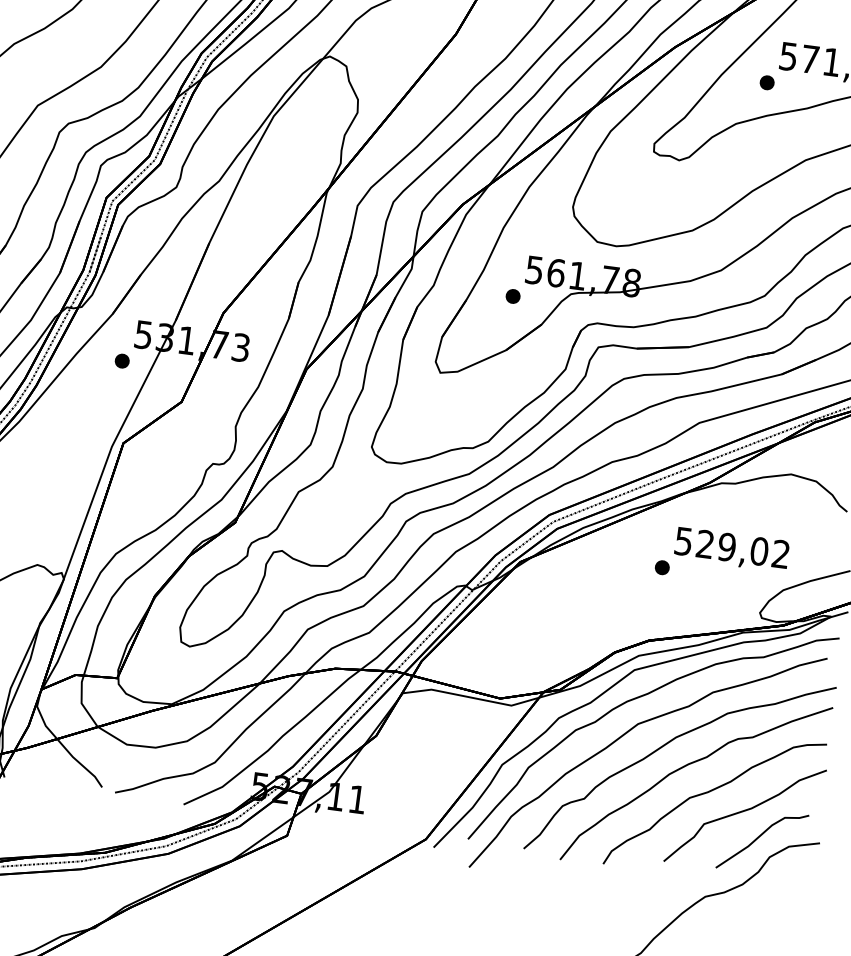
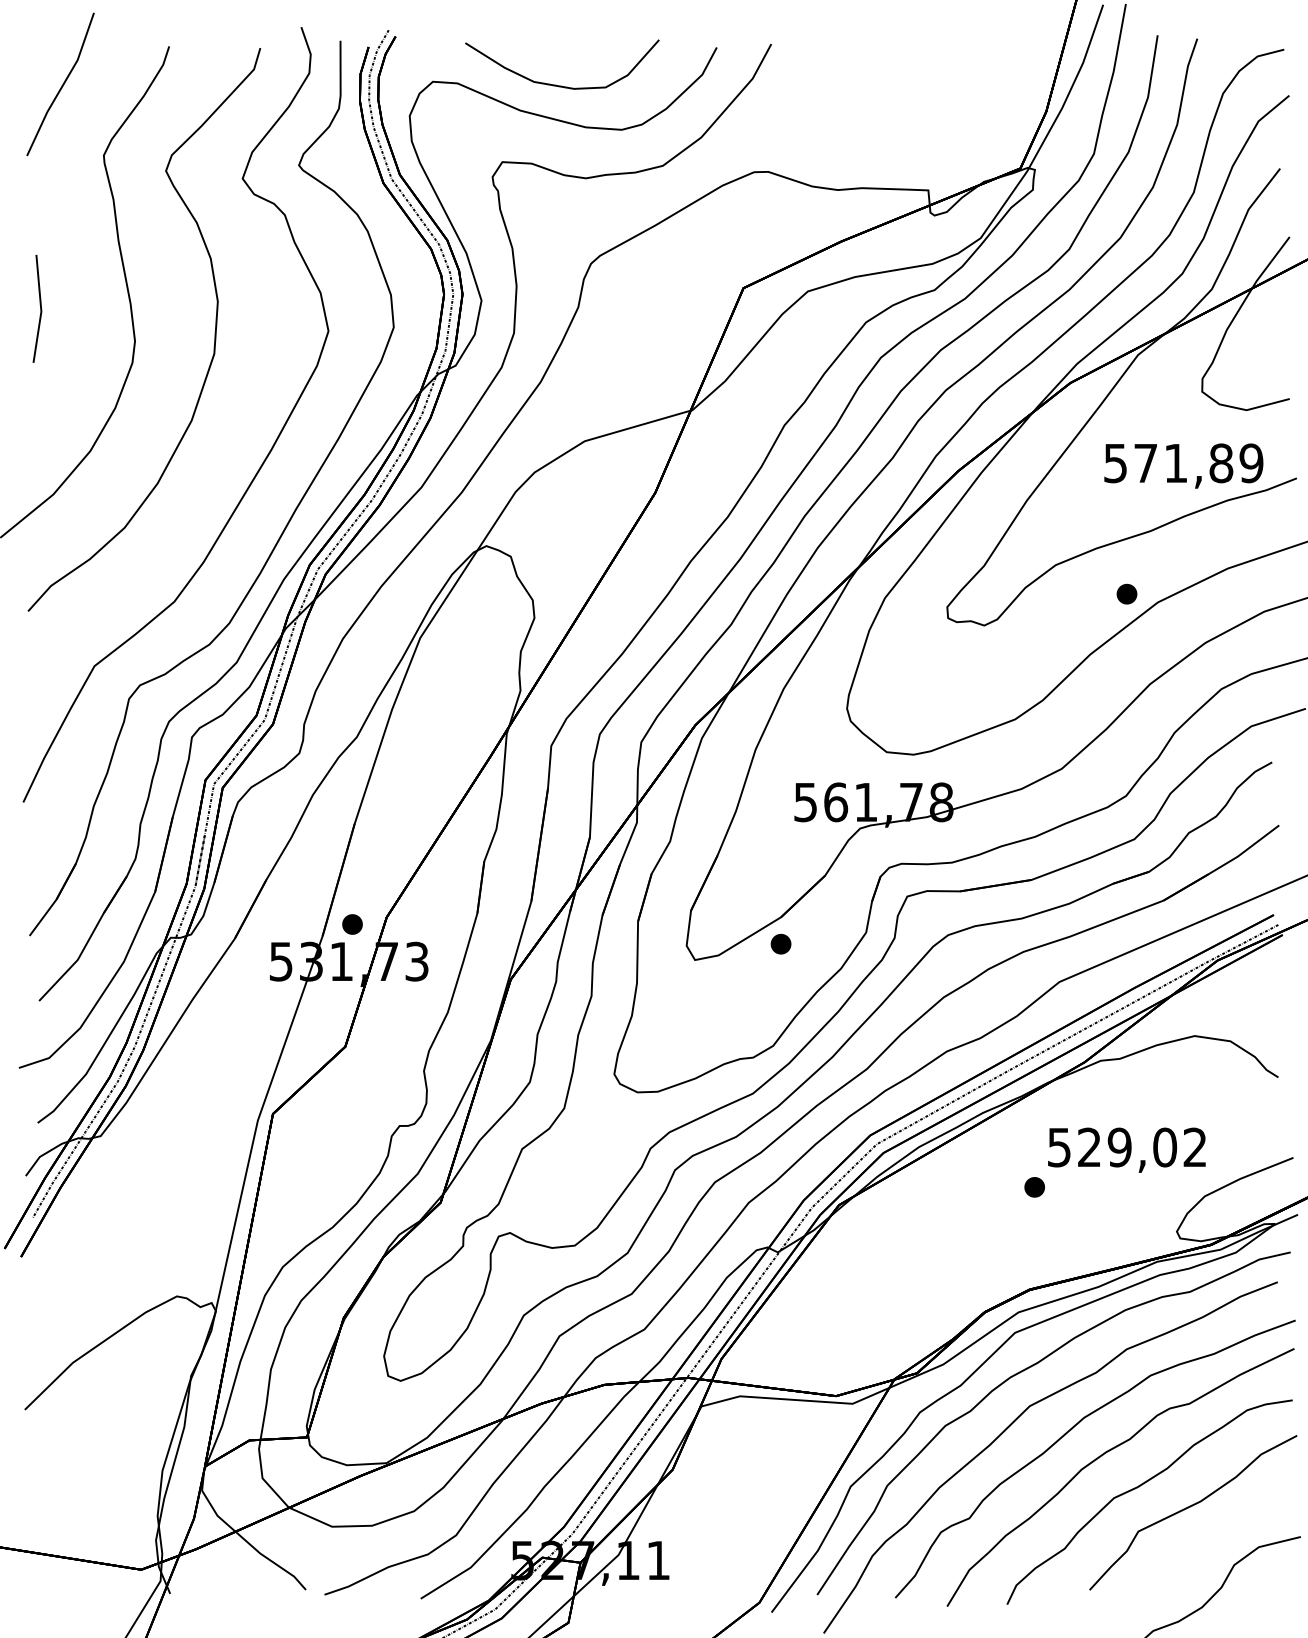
part: (766, 82) -> (1126, 593), moved
part: (512, 295) -> (780, 943), moved
part: (122, 361) -> (352, 924), moved
part: (759, 837) -> (1216, 1540), removed

